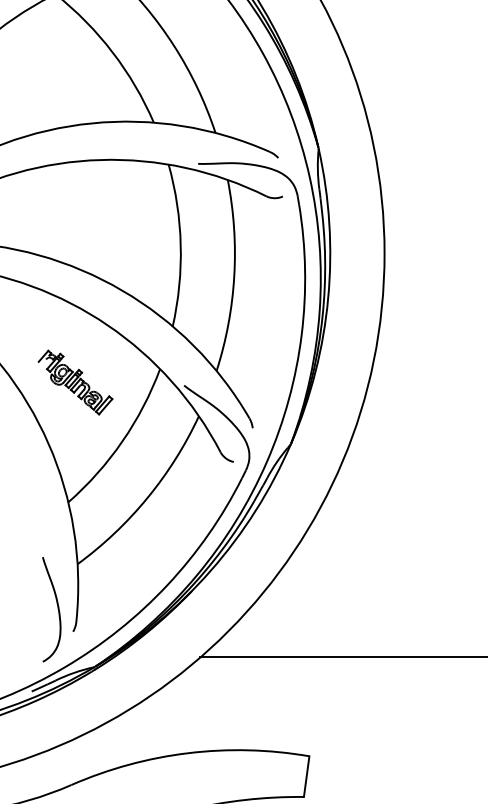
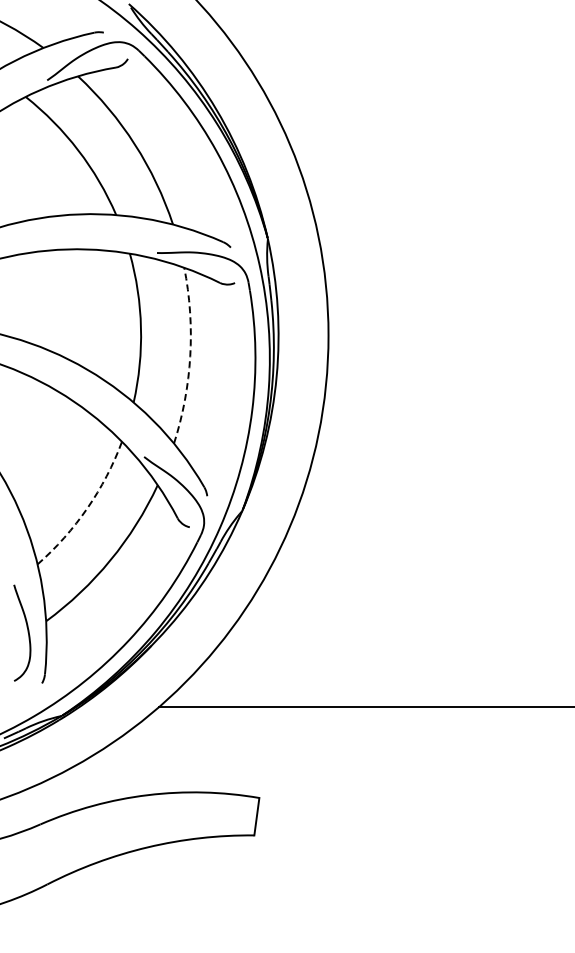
arc: (234, 276) -> (190, 356), solid -> dashed
part: (75, 381) -> (44, 453), removed
arc: (122, 441) -> (87, 508), solid -> dashed
curve: (57, 608) -> (27, 632), moved

